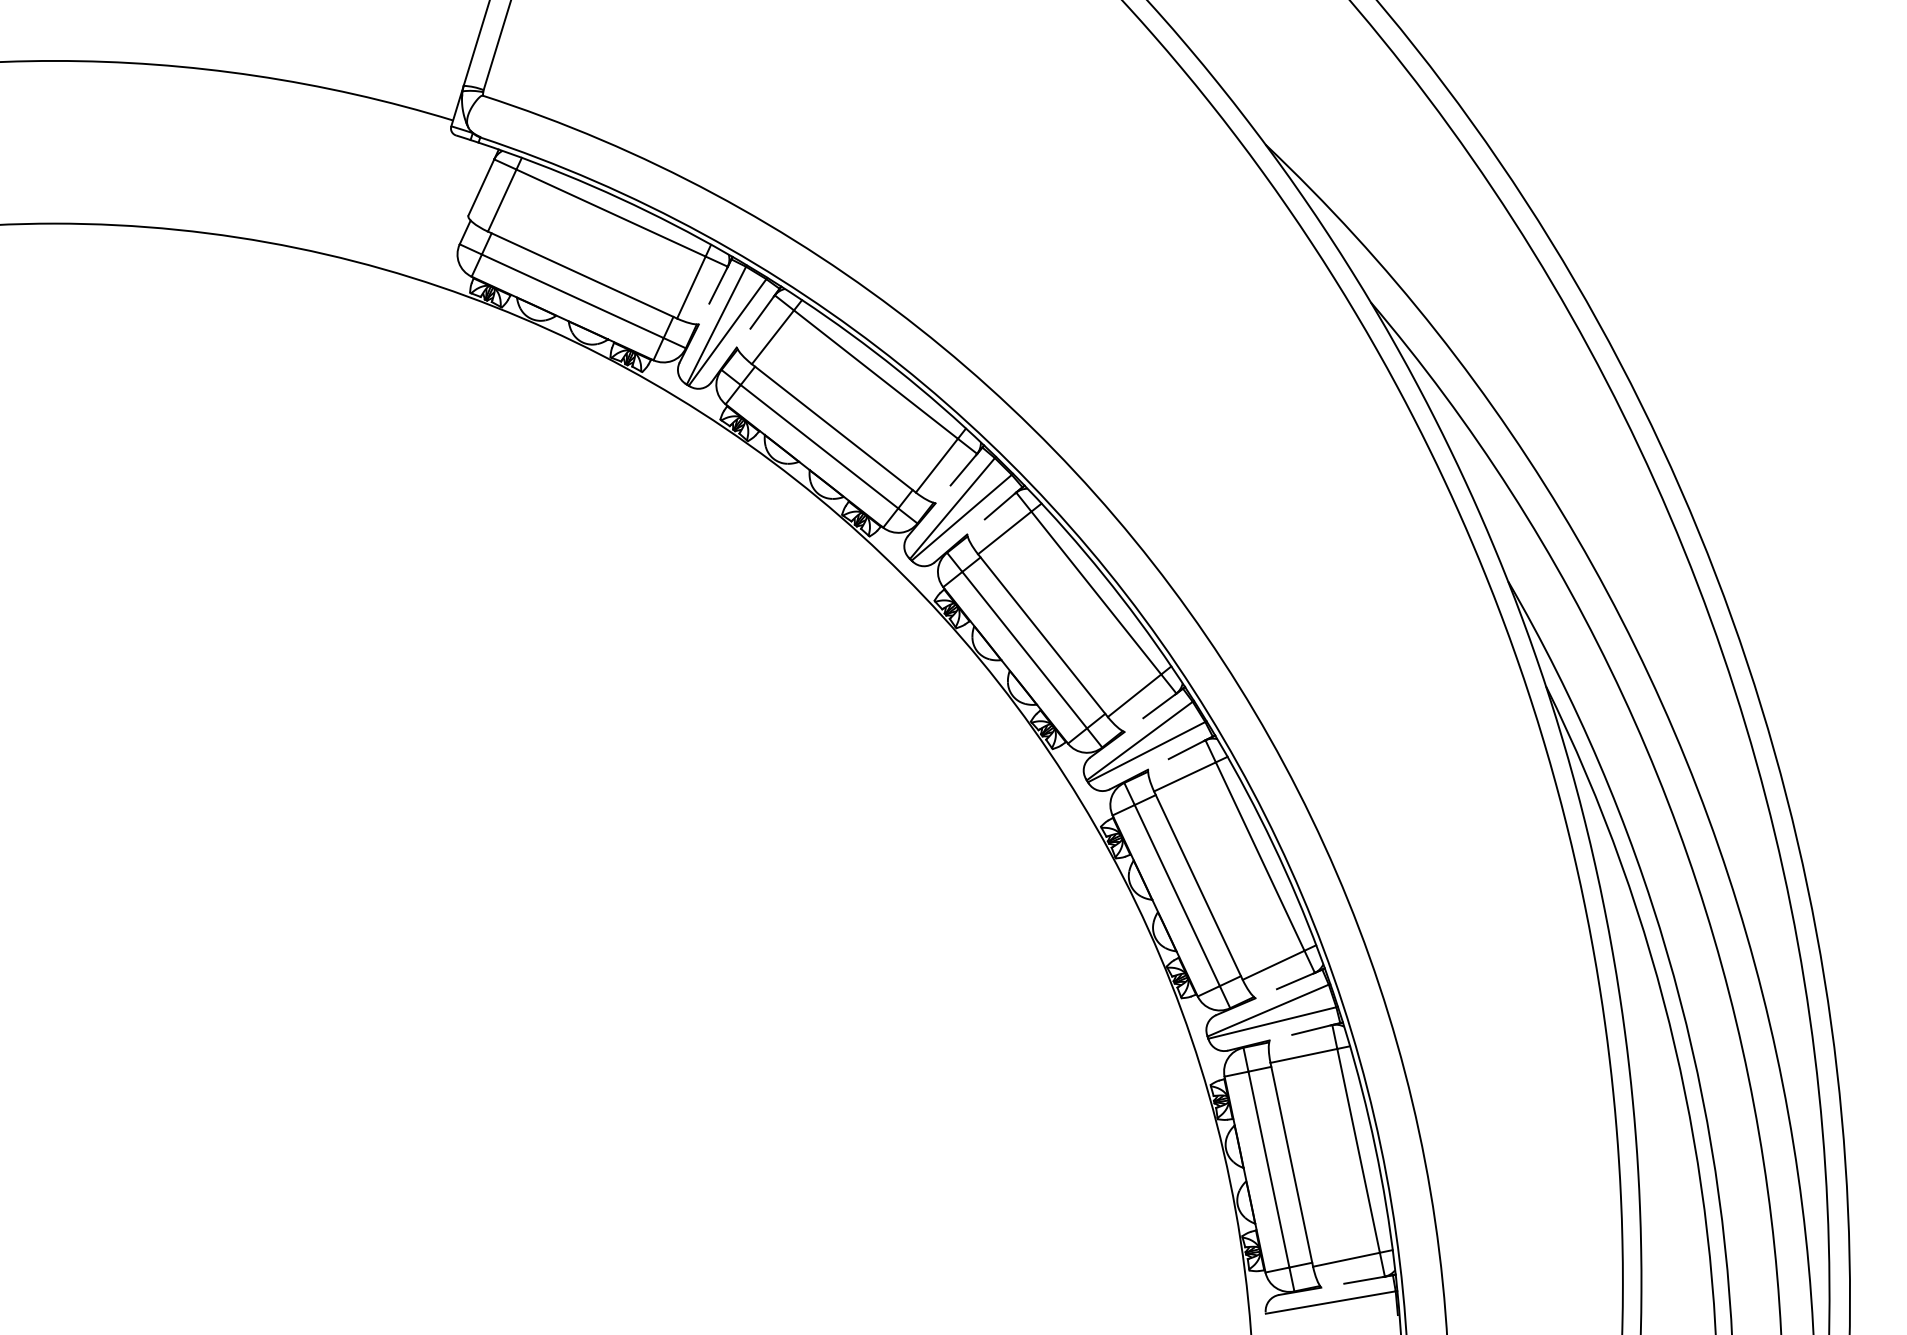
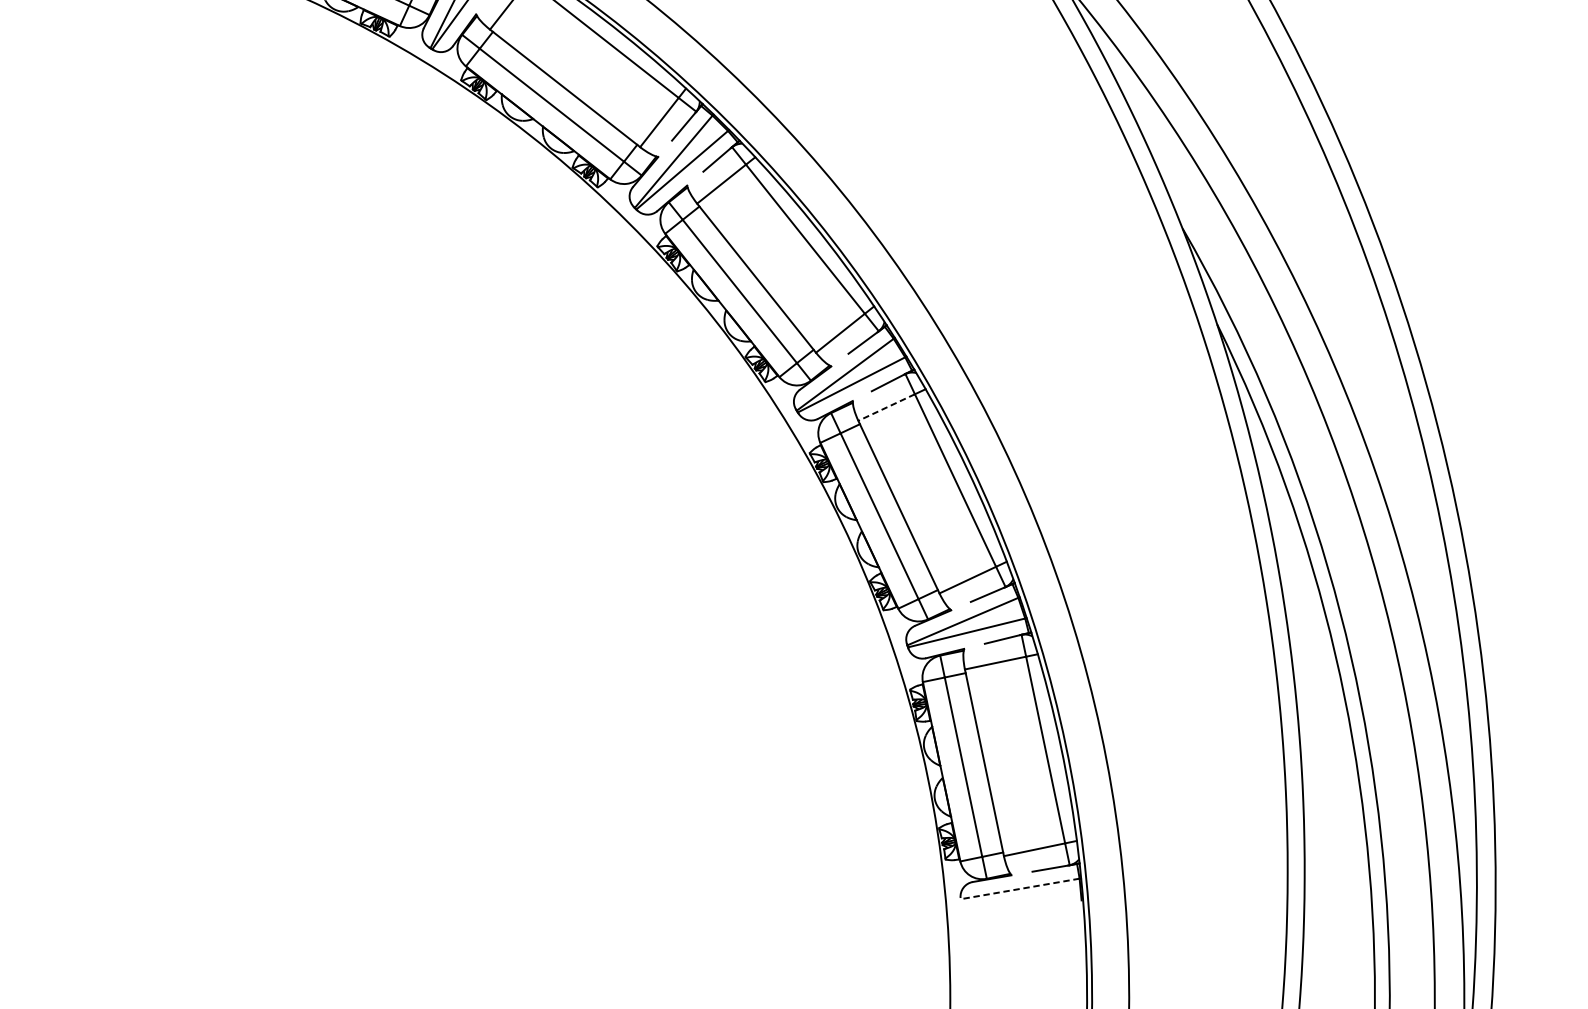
line: (1184, 777) -> (886, 408), solid -> dashed
line: (1330, 1302) -> (1019, 888), solid -> dashed

